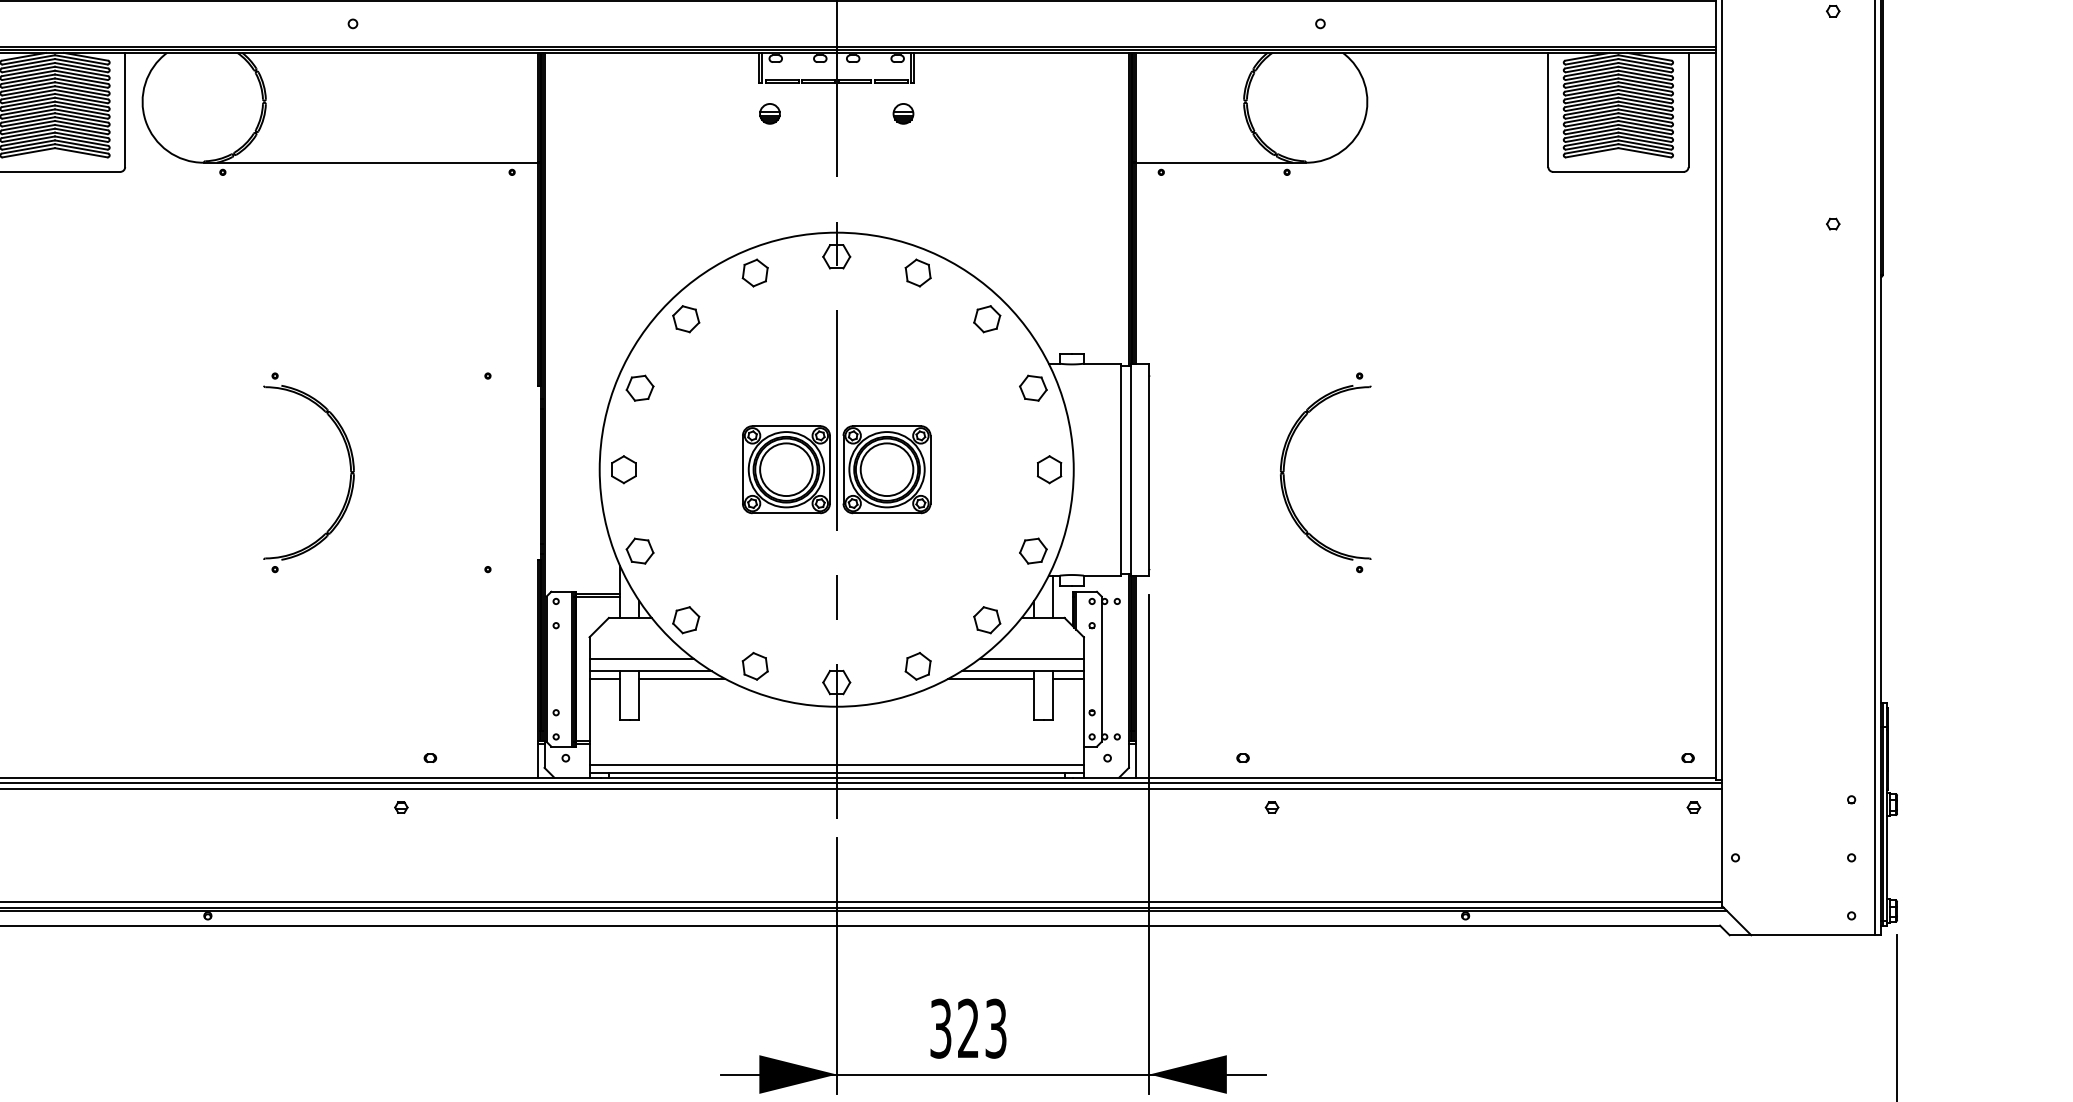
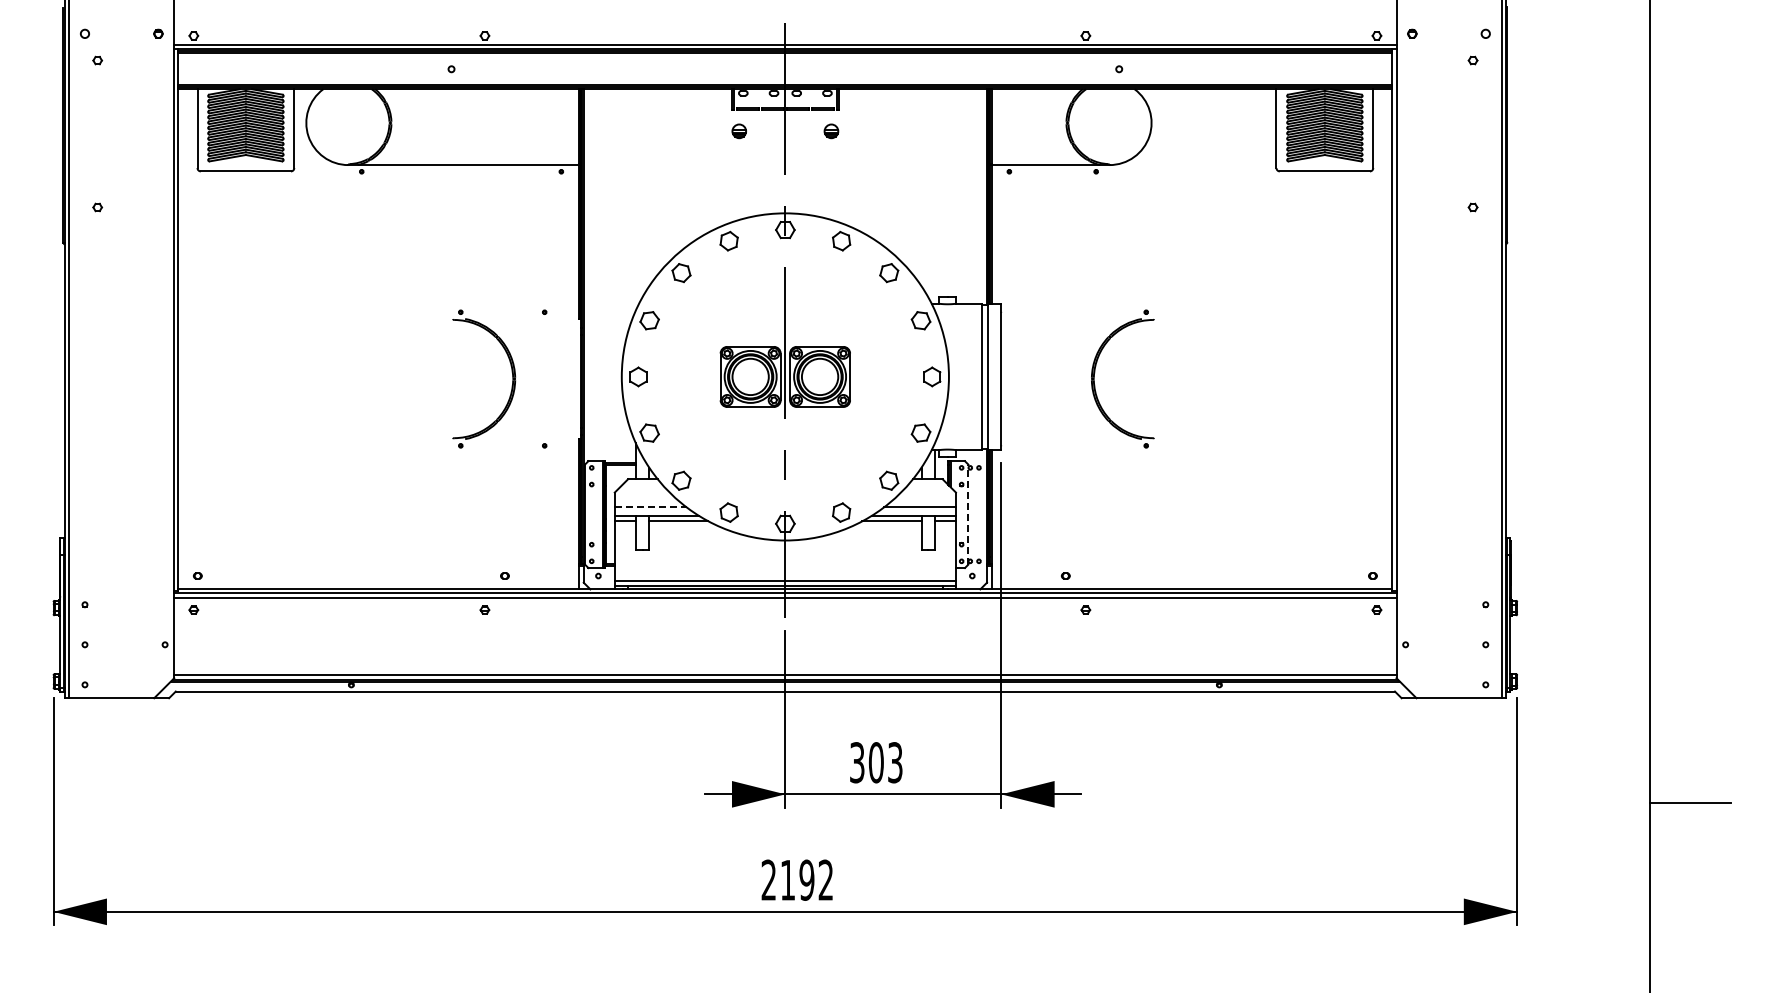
part: (348, 463) -> (511, 372), moved
line: (641, 658) -> (650, 507), solid -> dashed
line: (1102, 669) -> (968, 514), solid -> dashed
text: (967, 1028) -> (875, 762), 323 -> 303

